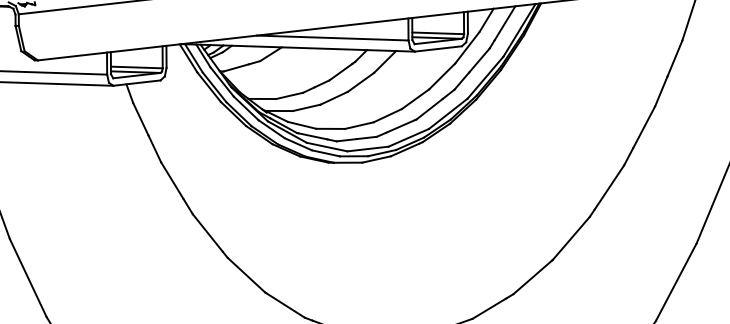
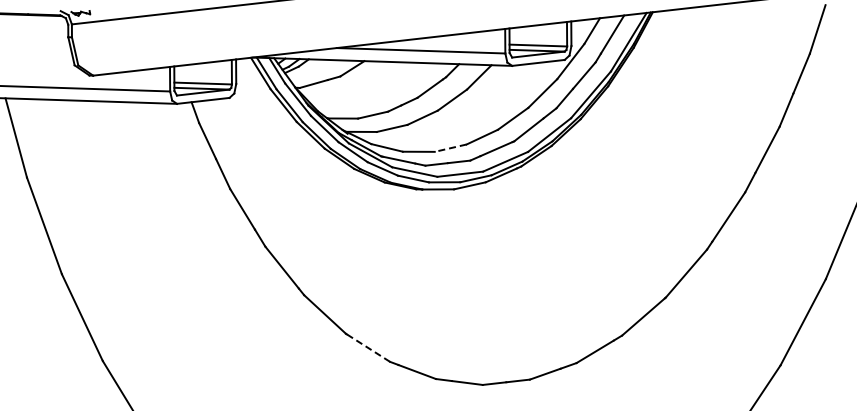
line: (359, 125) -> (450, 148), solid -> dashed
line: (285, 305) -> (368, 348), solid -> dashed

